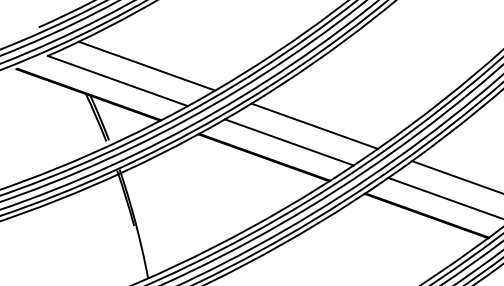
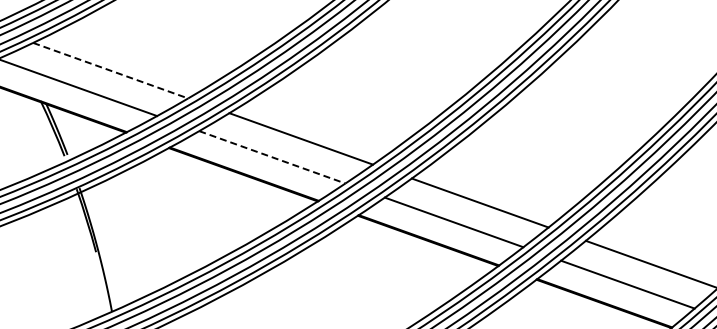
line: (147, 66) -> (111, 70), solid -> dashed
line: (289, 142) -> (272, 157), solid -> dashed

